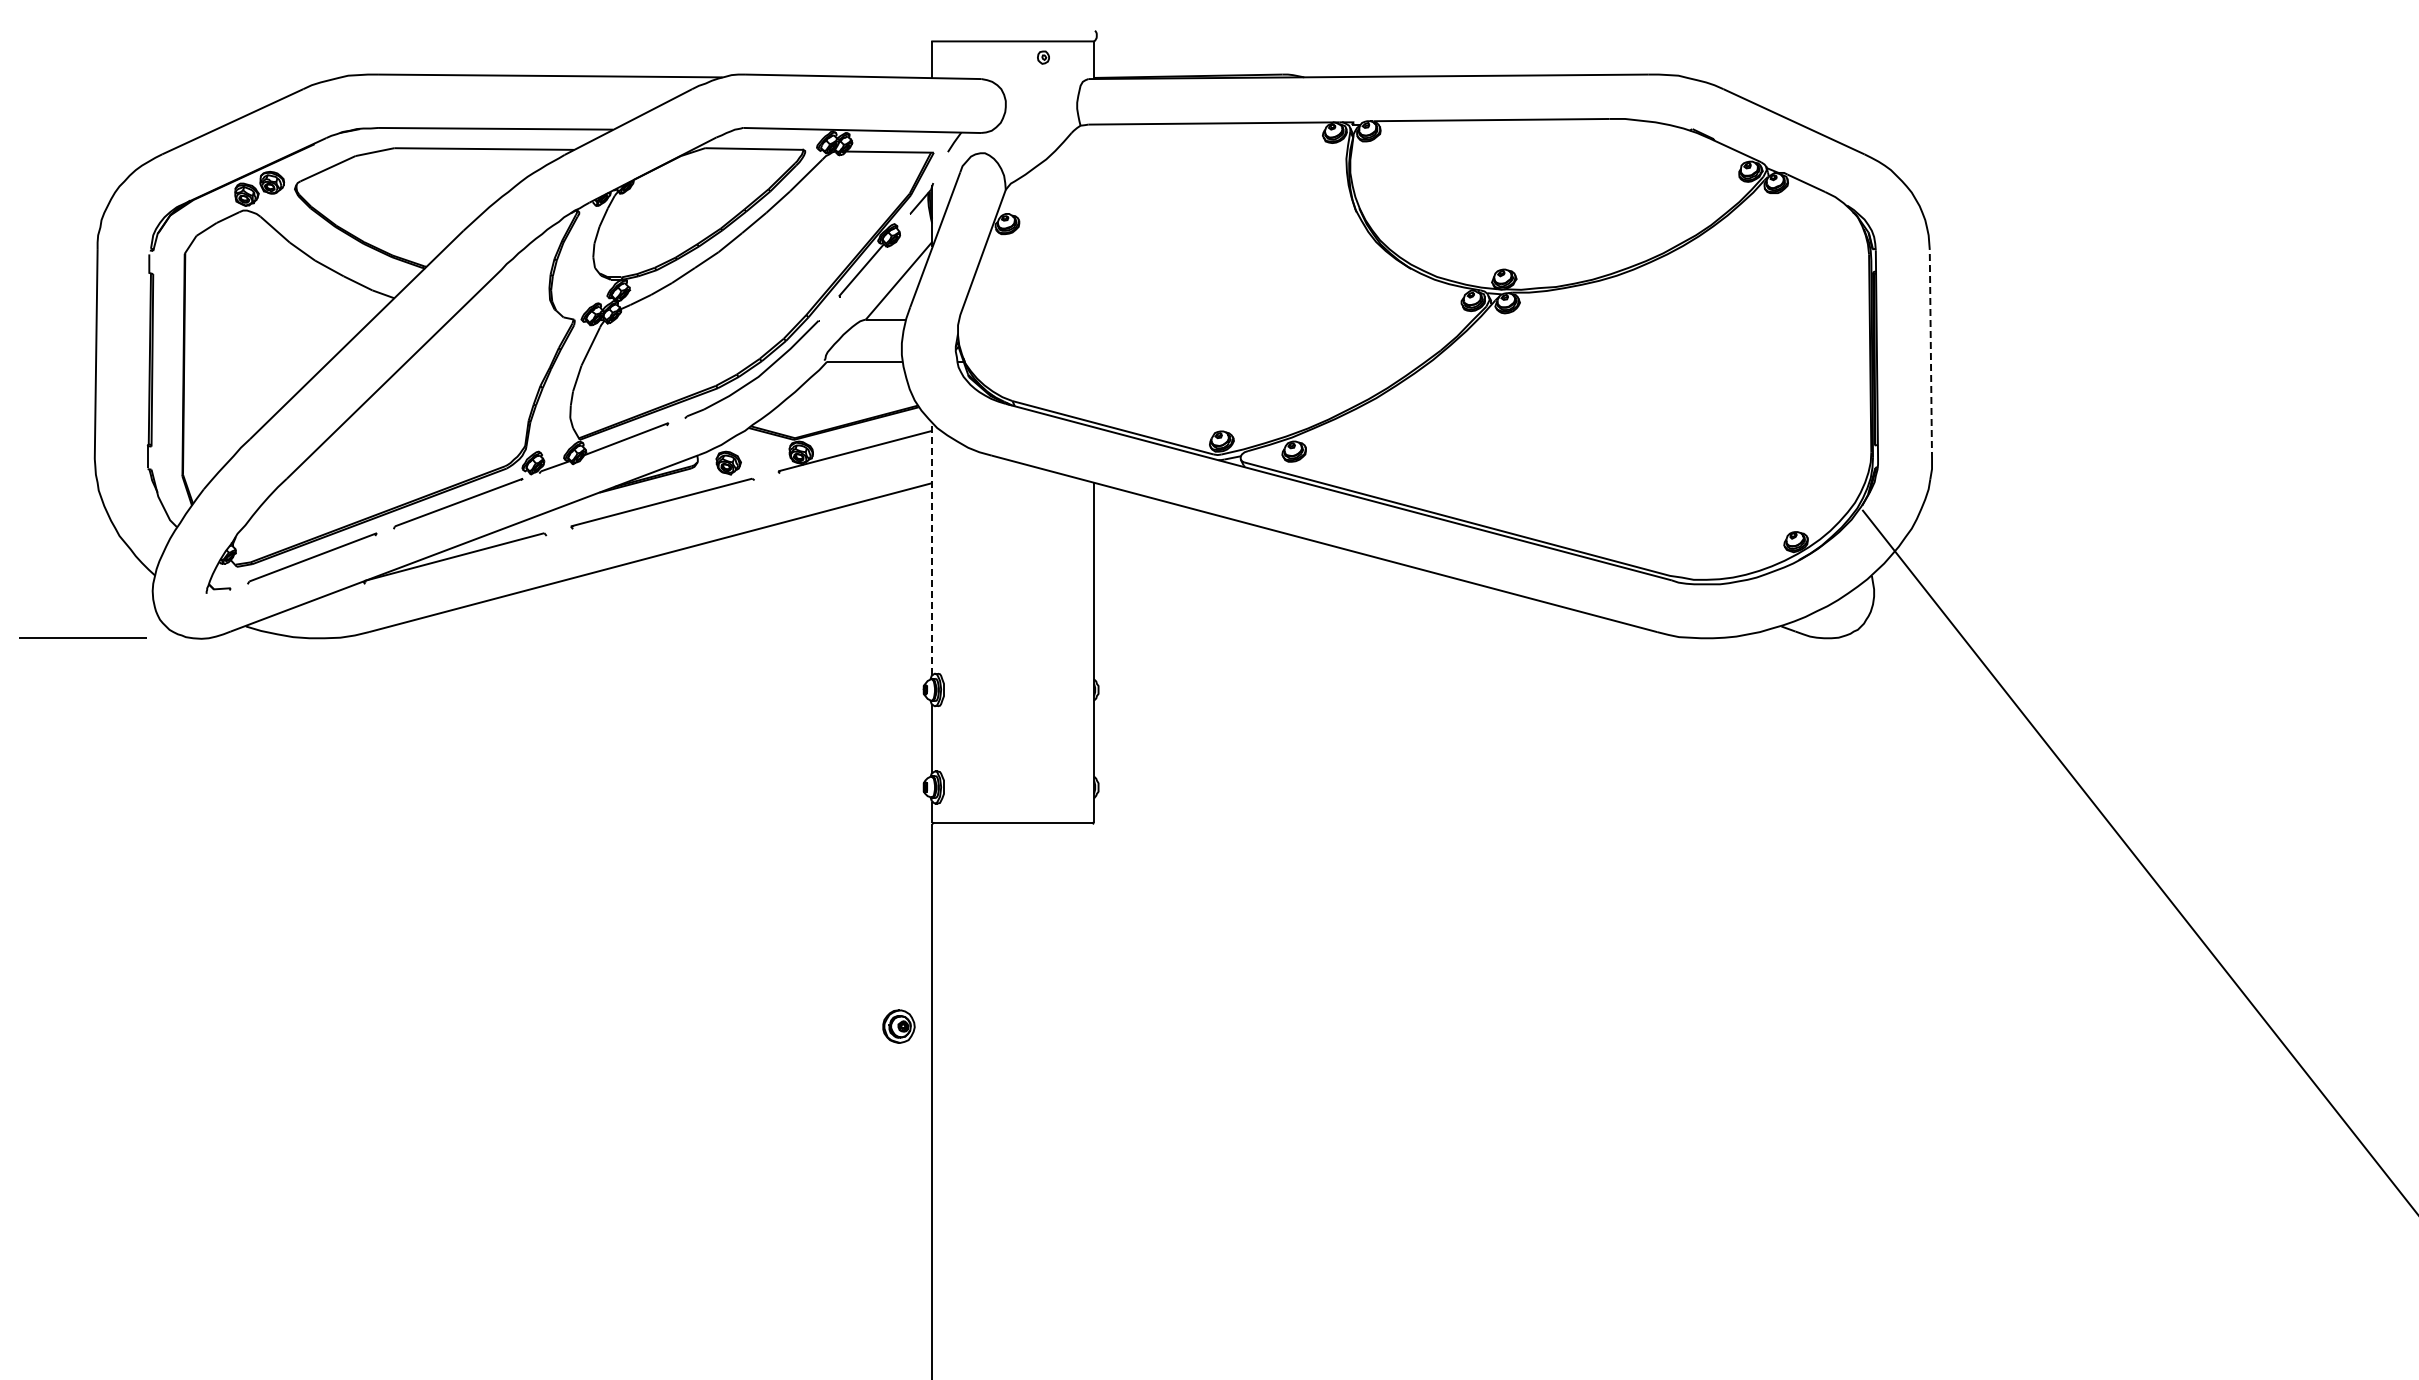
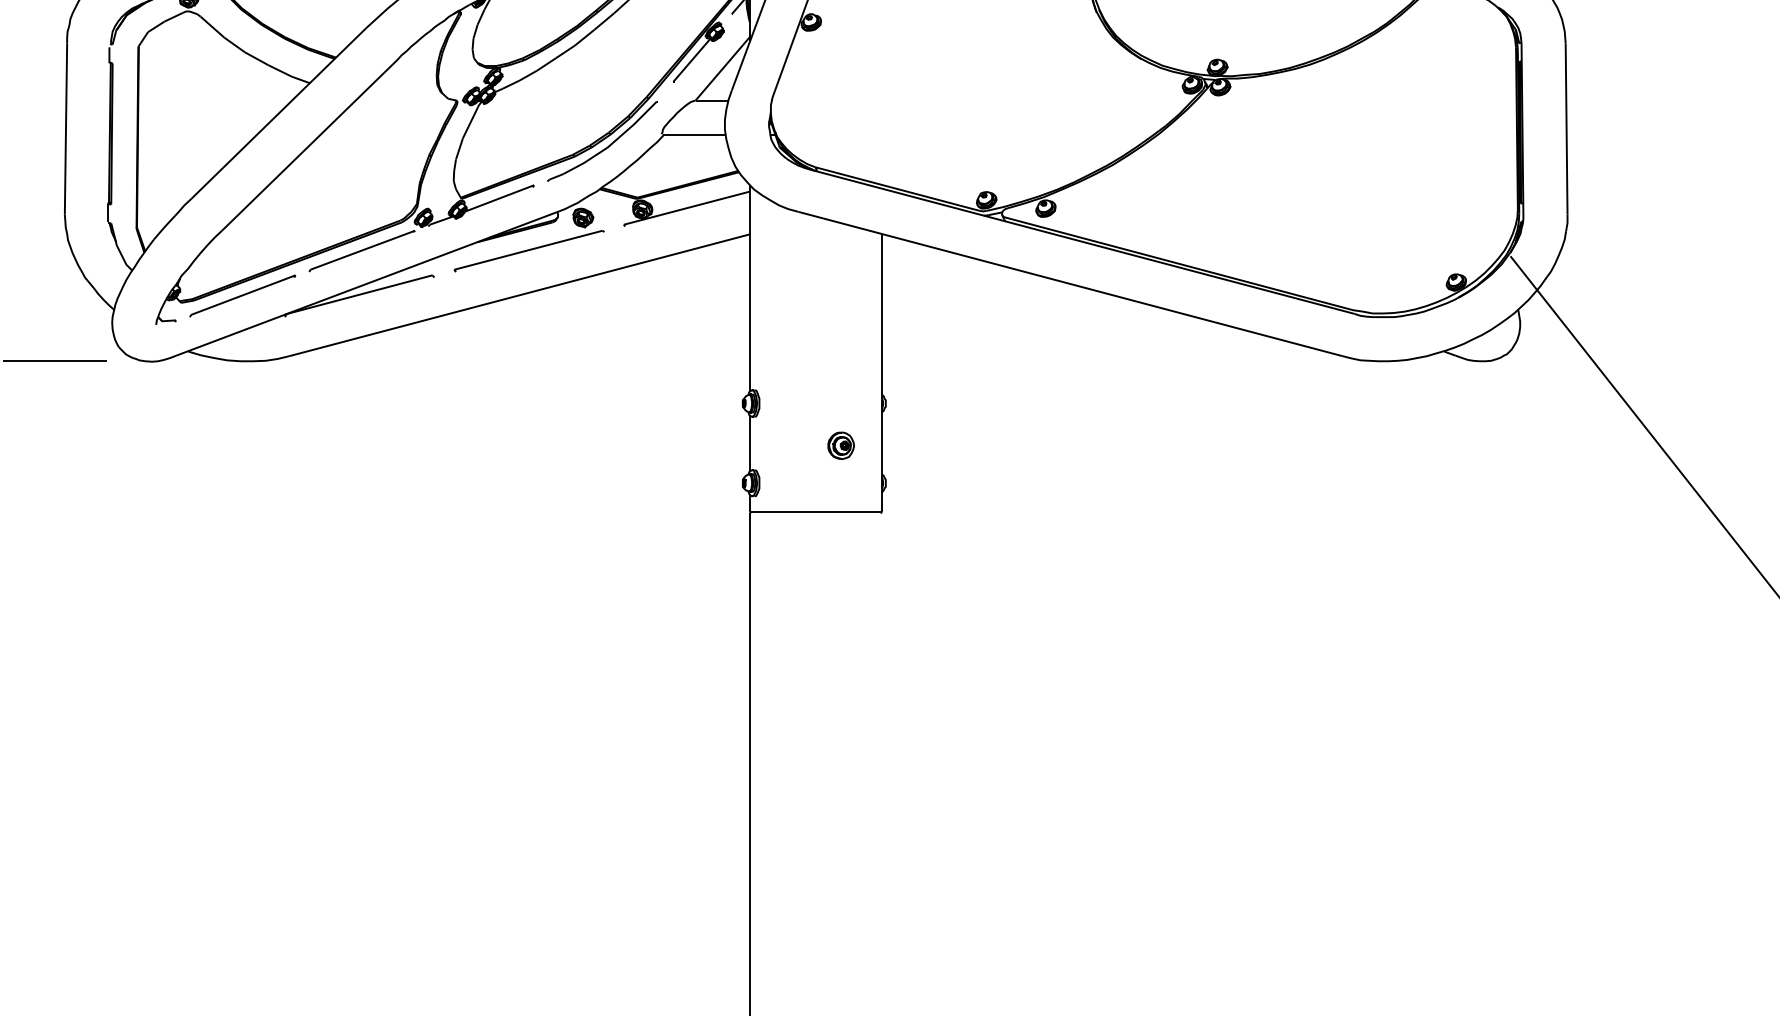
line: (1930, 354) -> (1566, 129), dashed -> solid
line: (932, 548) -> (750, 287), dashed -> solid
part: (898, 1026) -> (840, 445), moved

